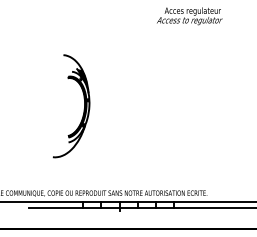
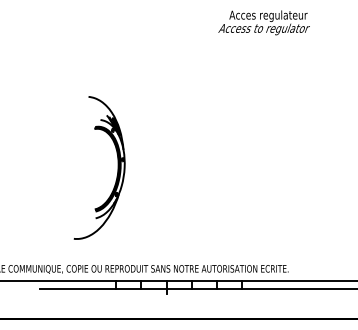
part: (84, 105) -> (117, 167), moved

